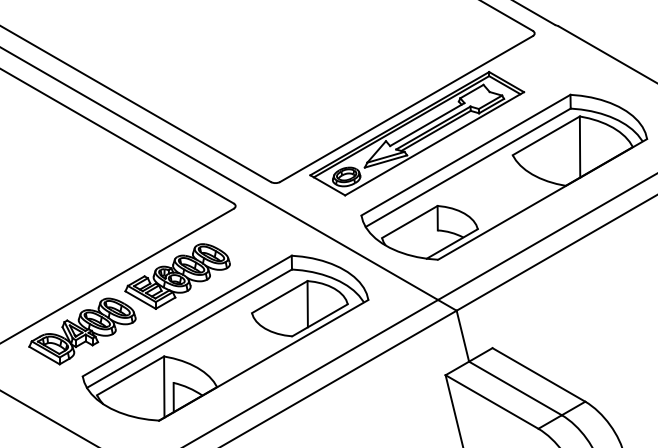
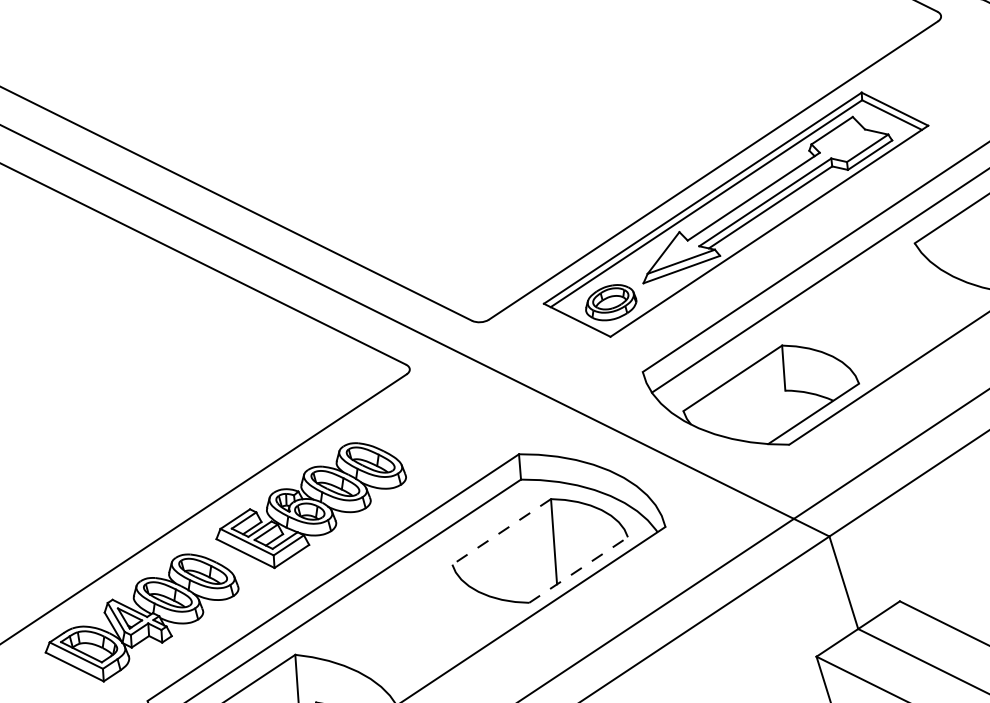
line: (279, 297) -> (501, 532), solid -> dashed
line: (320, 320) -> (579, 570), solid -> dashed

